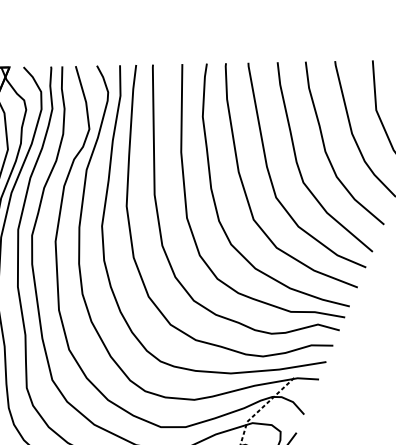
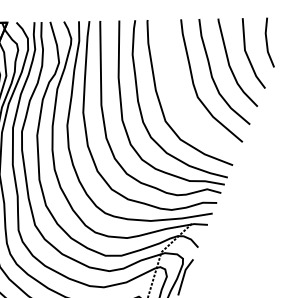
curve: (270, 172) -> (176, 90), removed

